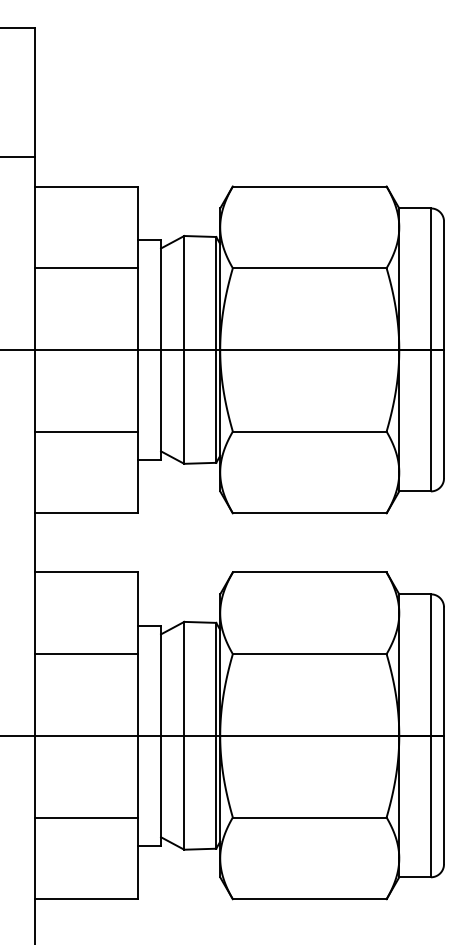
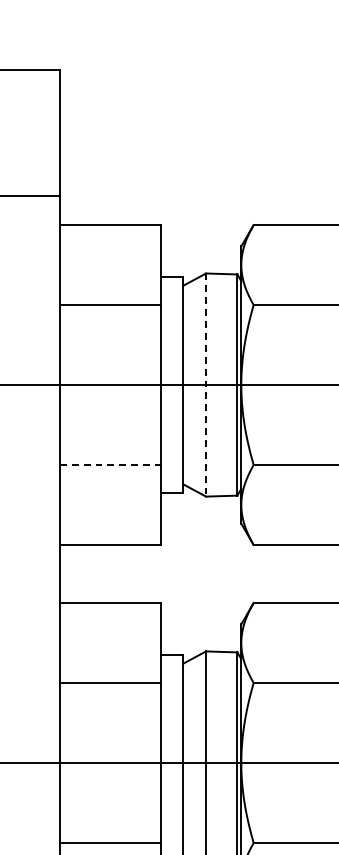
line: (184, 349) -> (206, 384), solid -> dashed
line: (86, 431) -> (110, 464), solid -> dashed

